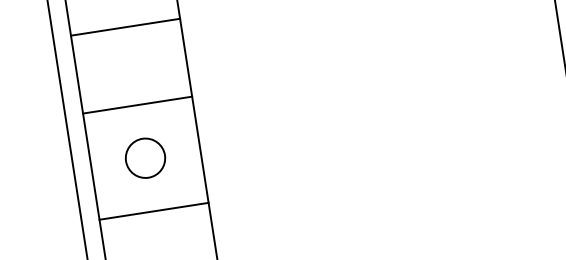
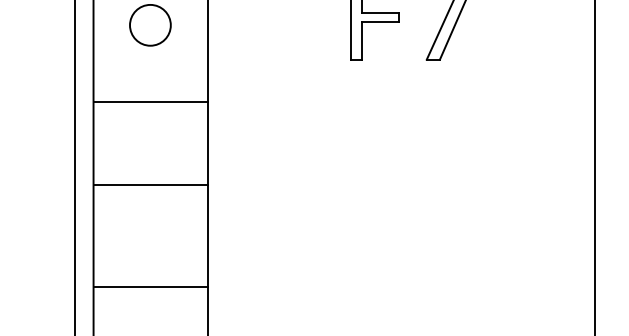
line: (125, 27) -> (150, 102), moved
line: (137, 104) -> (150, 184), moved
circle: (145, 158) -> (150, 218), removed
line: (153, 211) -> (150, 287), moved

